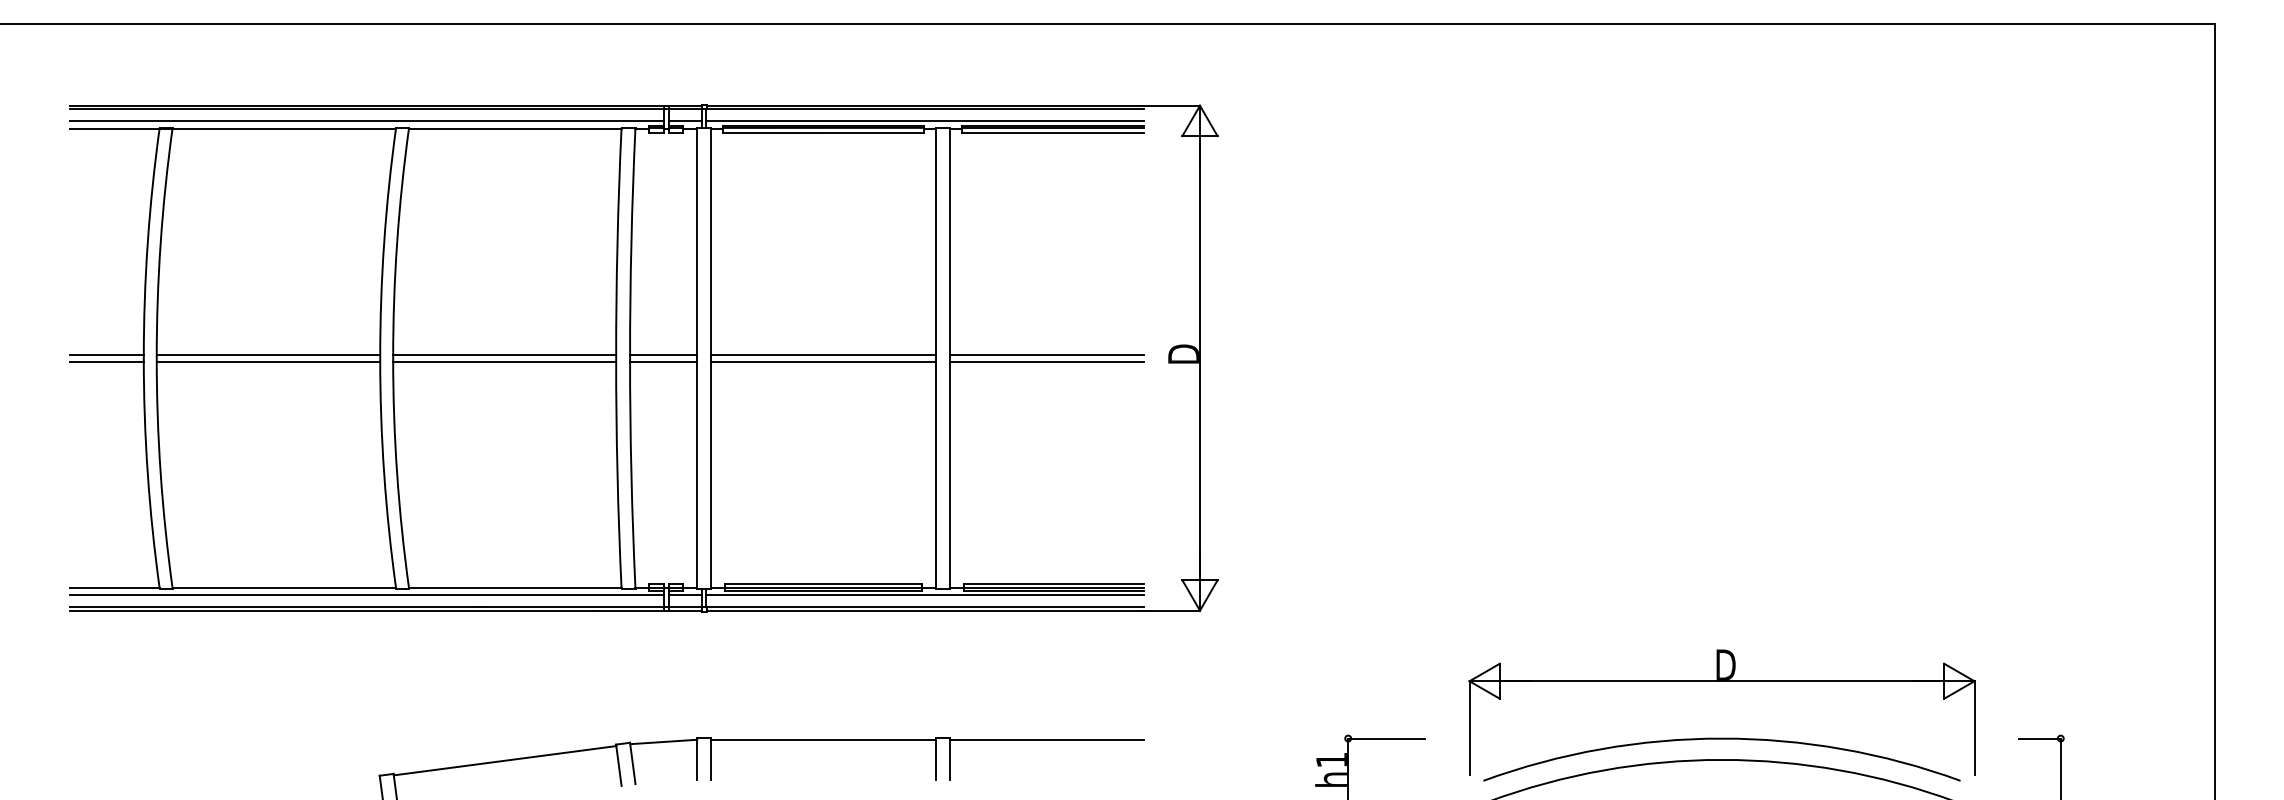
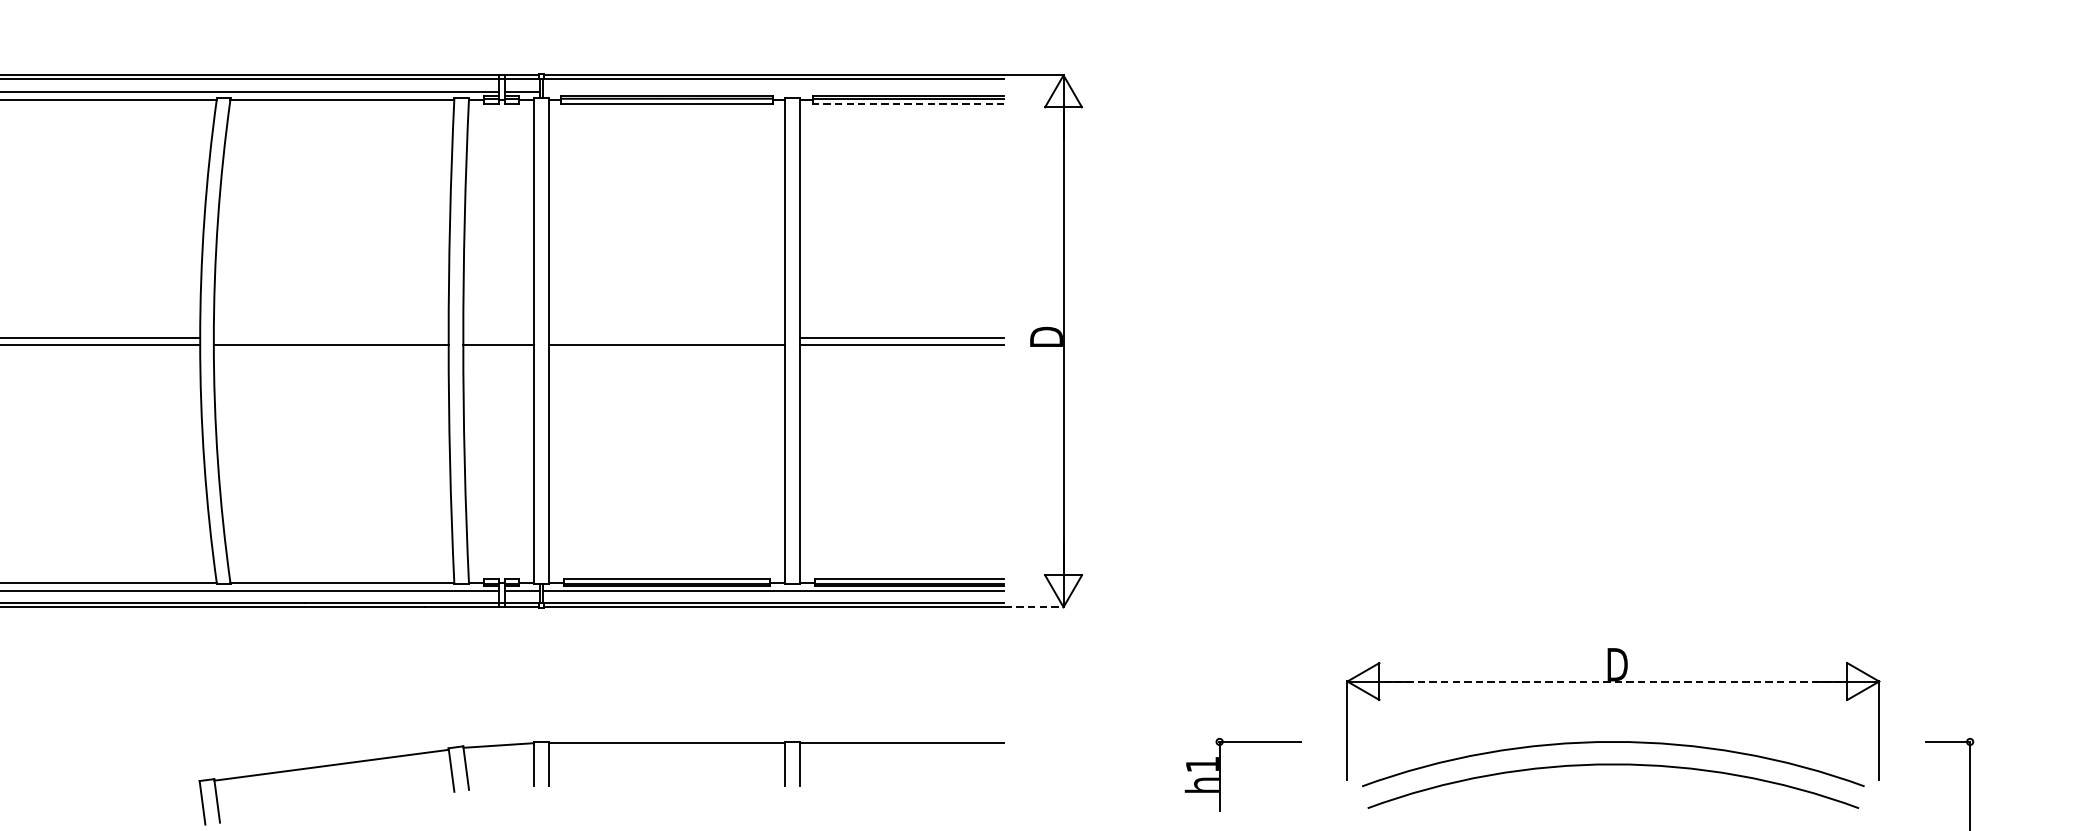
line: (924, 121) -> (773, 92), removed
line: (1052, 132) -> (908, 103), solid -> dashed
line: (504, 354) -> (331, 337), removed
line: (663, 354) -> (498, 337), removed
line: (823, 354) -> (667, 337), removed
line: (1172, 610) -> (1034, 607), solid -> dashed
line: (1721, 681) -> (1612, 681), solid -> dashed

